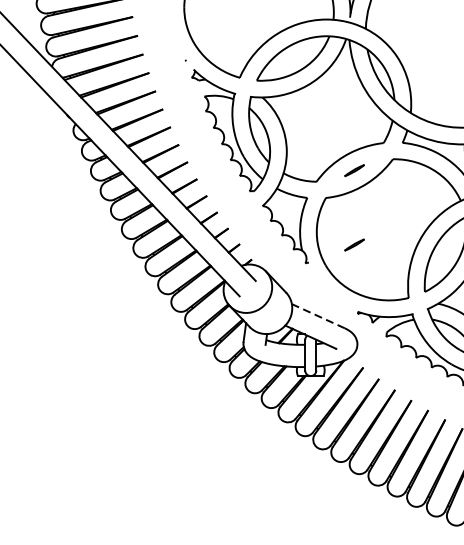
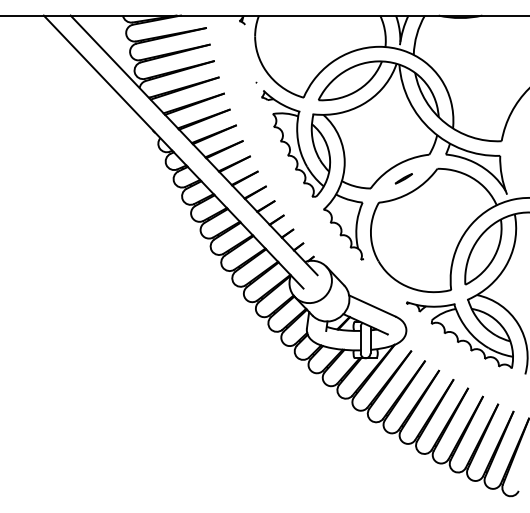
line: (354, 244) -> (403, 243), removed
line: (317, 315) -> (371, 305), dashed -> solid

